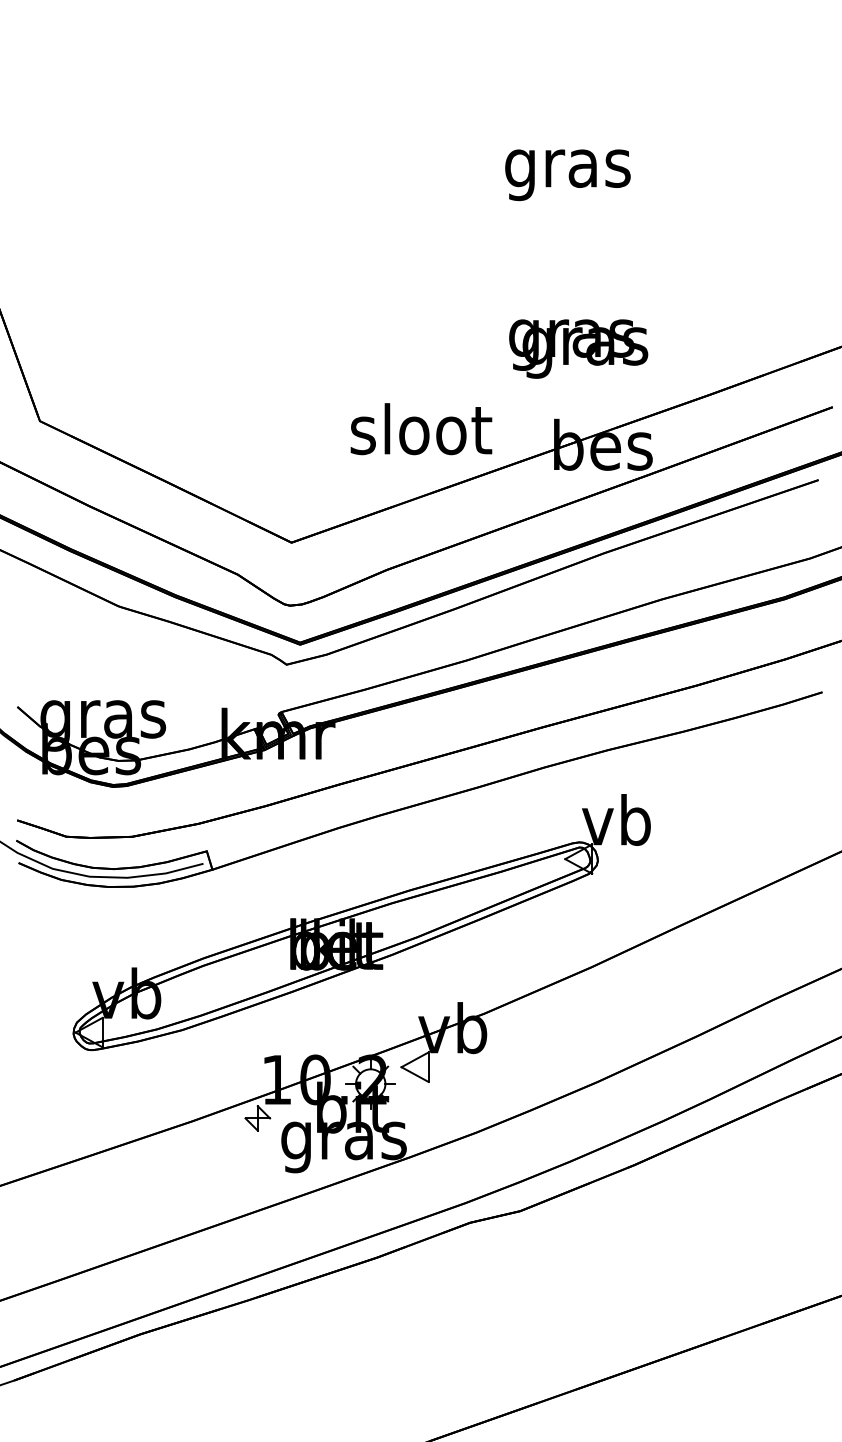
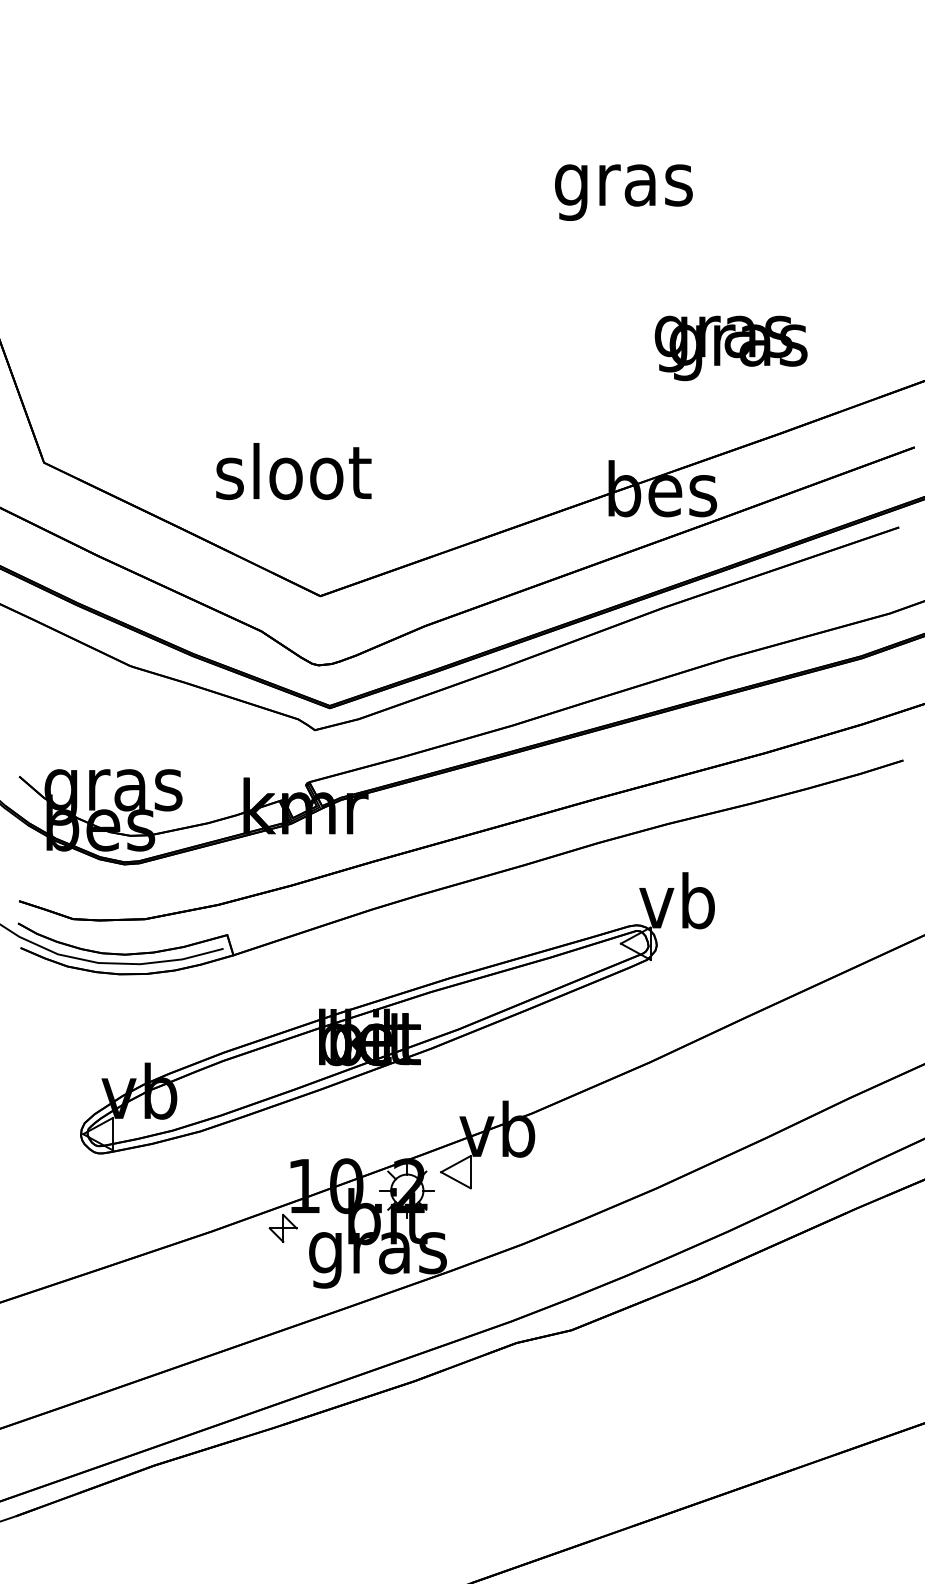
text: (578, 348) -> (731, 347), moved
text: (421, 429) -> (293, 471), moved

